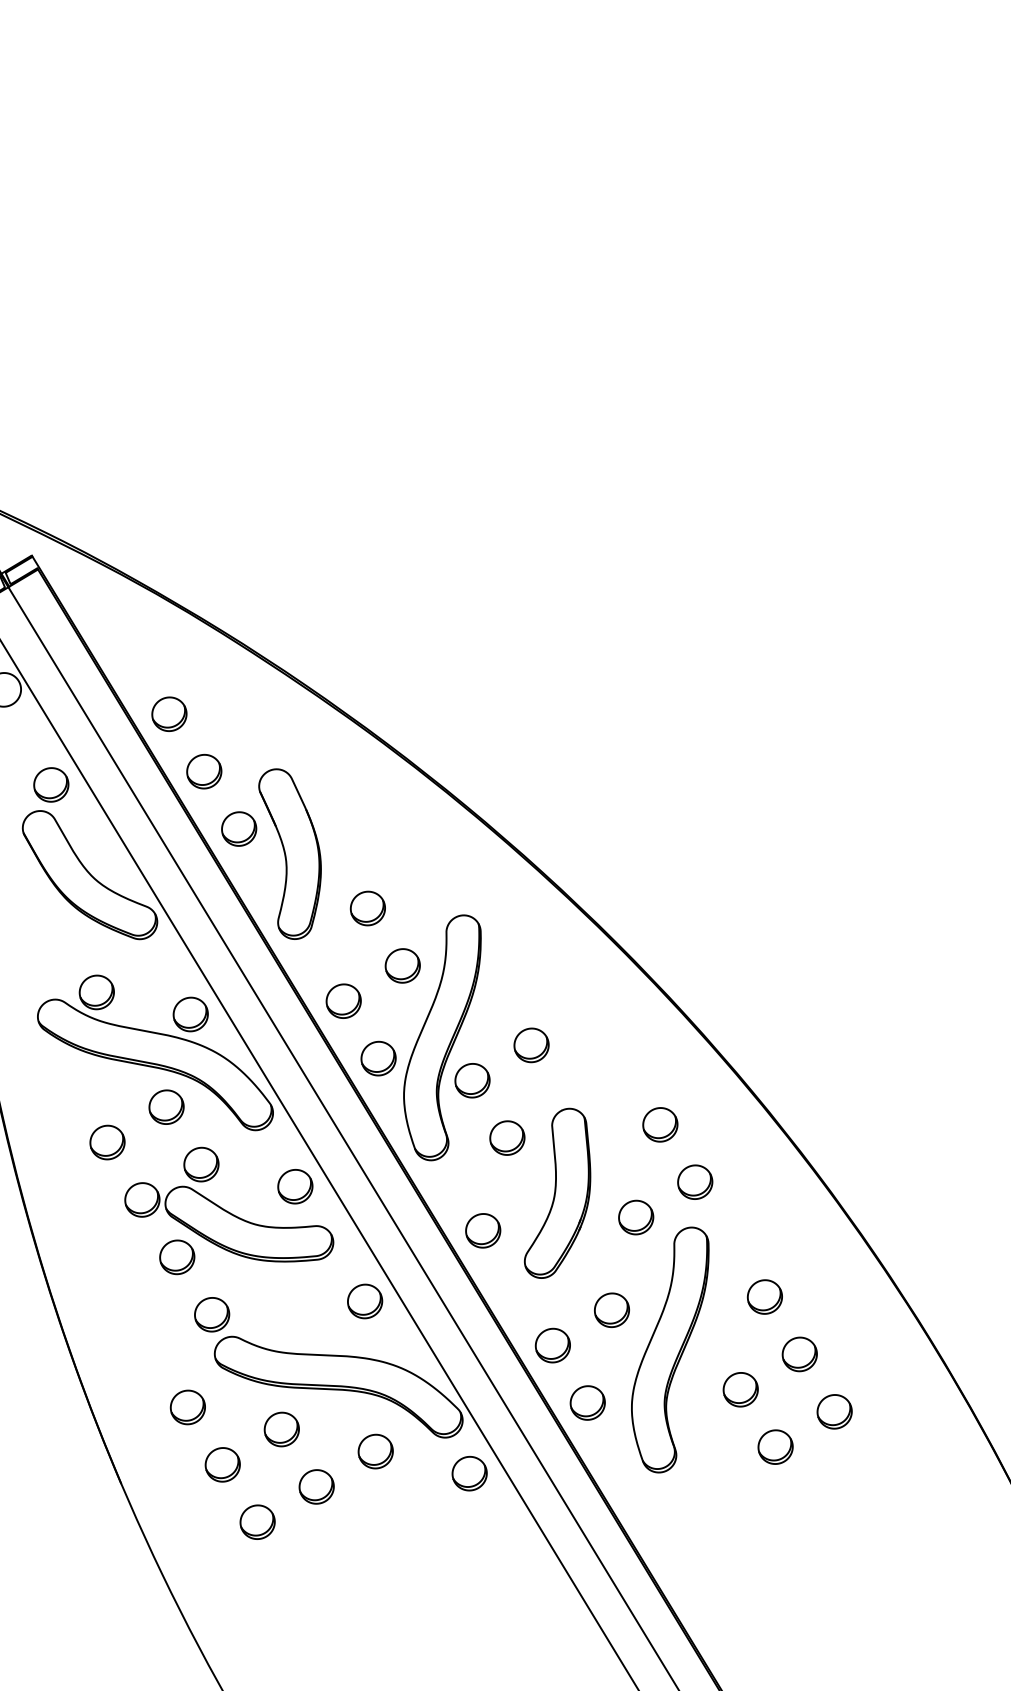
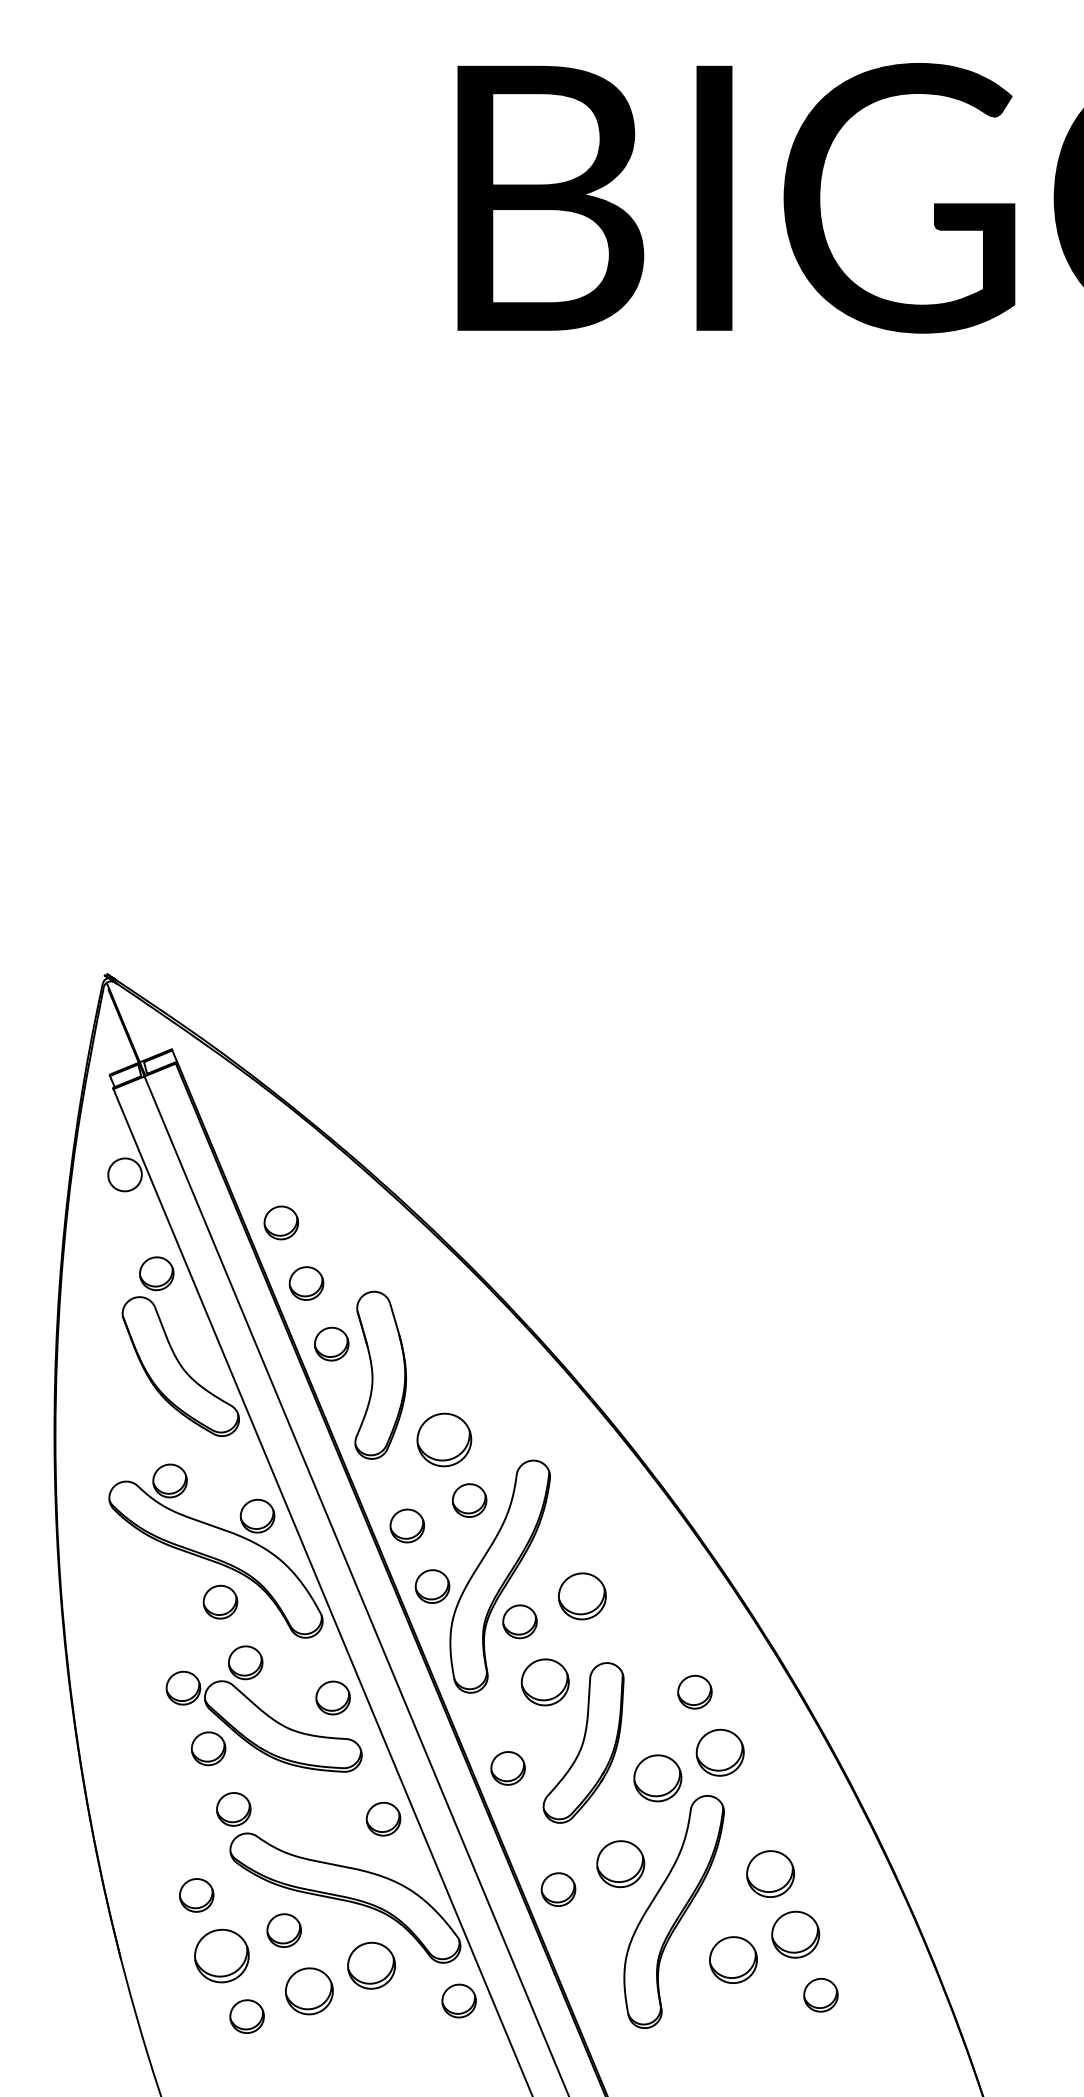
part: (367, 908) -> (444, 1439), size x1.6
part: (530, 1045) -> (581, 1596), size x1.4
part: (506, 1138) -> (544, 1682), size x1.4
part: (106, 1142) -> (157, 1627), removed
part: (694, 1182) -> (719, 1752), size x1.4
part: (635, 1216) -> (657, 1777), size x1.4
part: (764, 1296) -> (770, 1873), size x1.4
part: (611, 1310) -> (620, 1864), size x1.4
part: (799, 1354) -> (795, 1934), size x1.4
part: (740, 1389) -> (733, 1959), size x1.4
part: (587, 1403) -> (583, 1950), removed
part: (775, 1447) -> (758, 2020), removed
part: (375, 1451) -> (371, 1965), size x1.4
part: (222, 1464) -> (221, 1955), size x1.6
part: (316, 1486) -> (309, 1990), size x1.4

